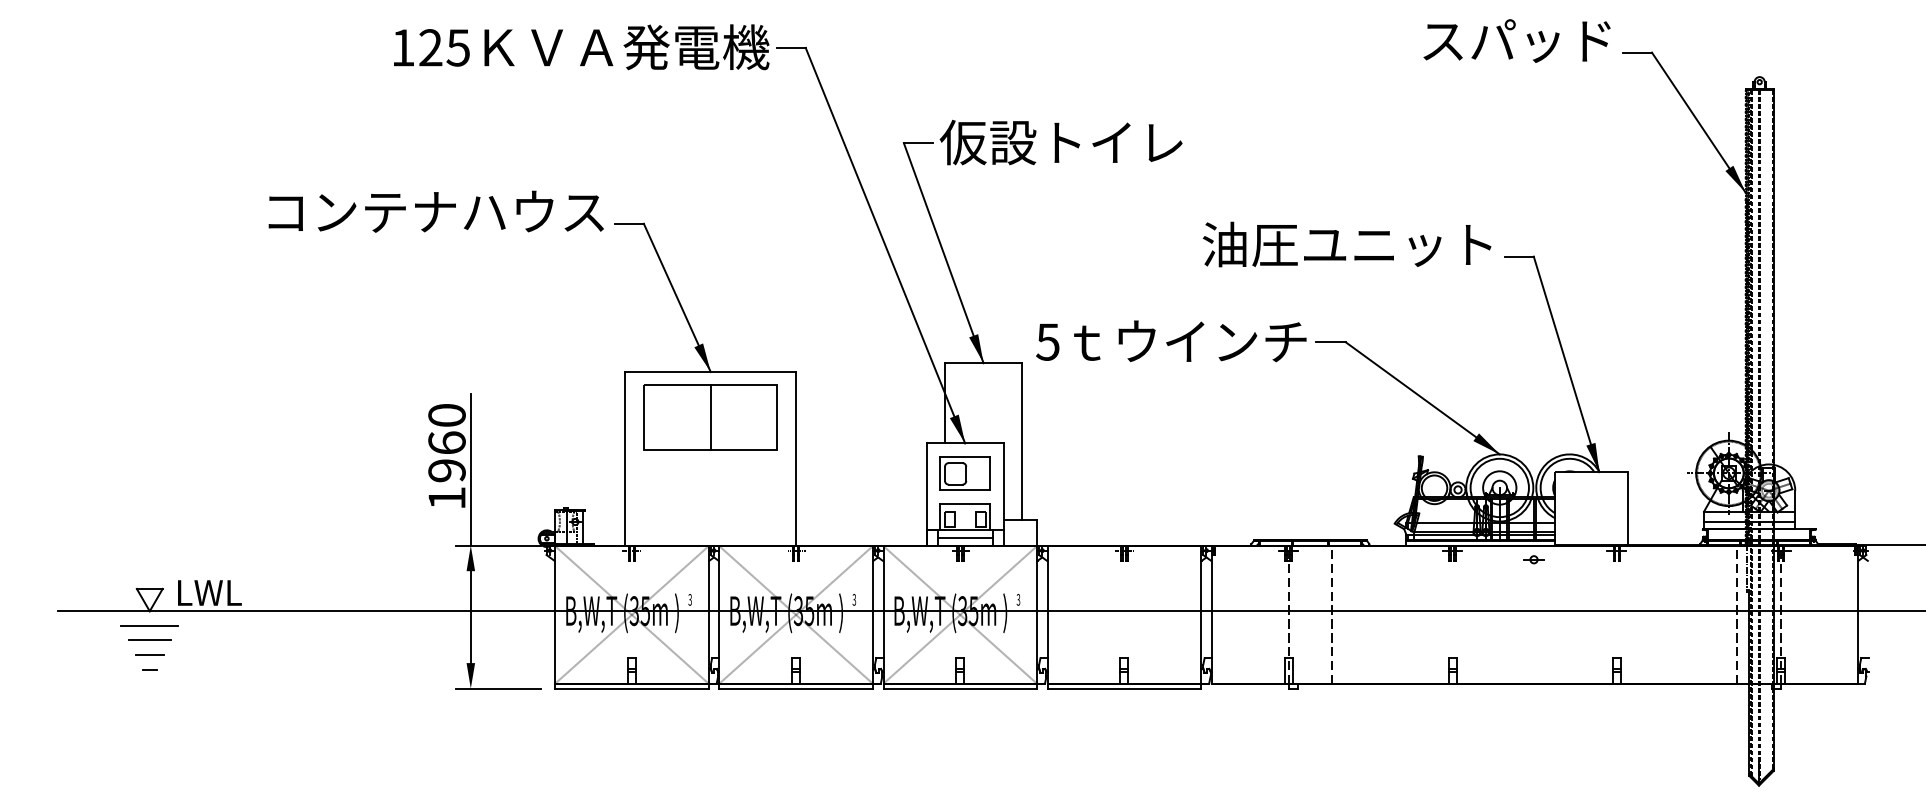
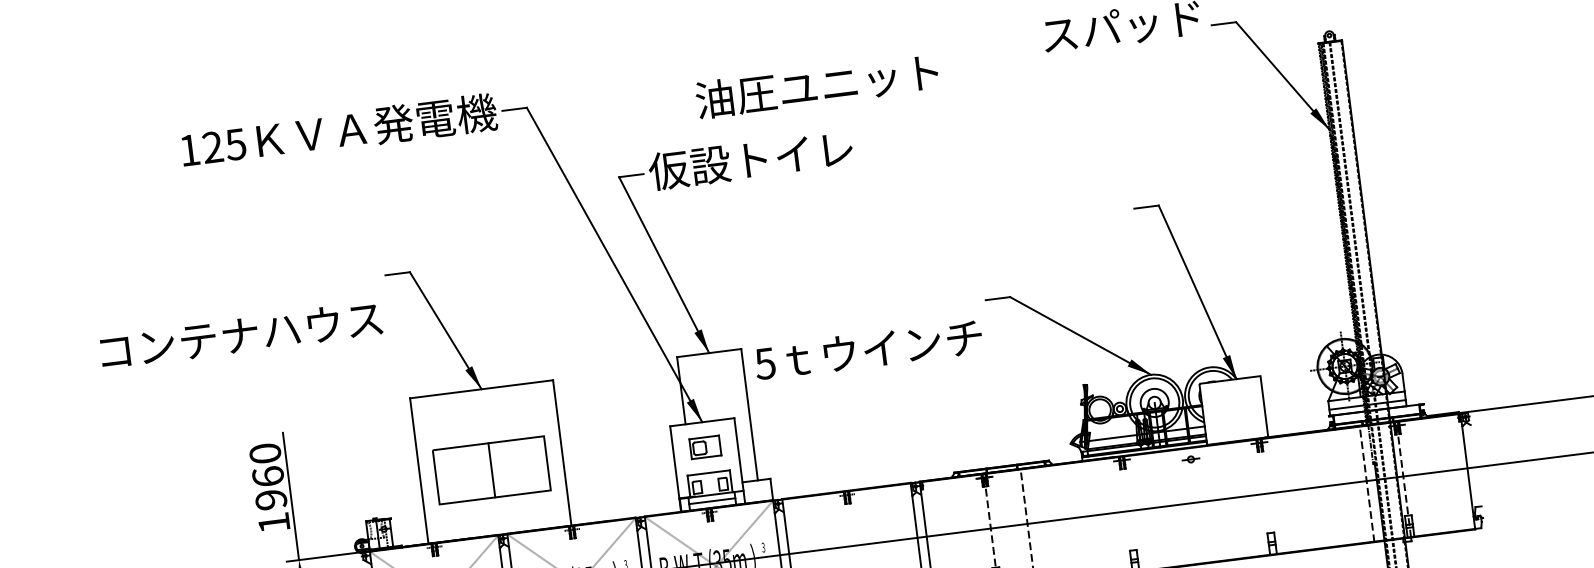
text: (435, 211) -> (240, 335), moved
text: (1347, 244) -> (817, 86), moved
text: (1171, 341) -> (868, 350), moved
part: (710, 417) -> (491, 470), moved
part: (964, 473) -> (704, 447), size x0.7

